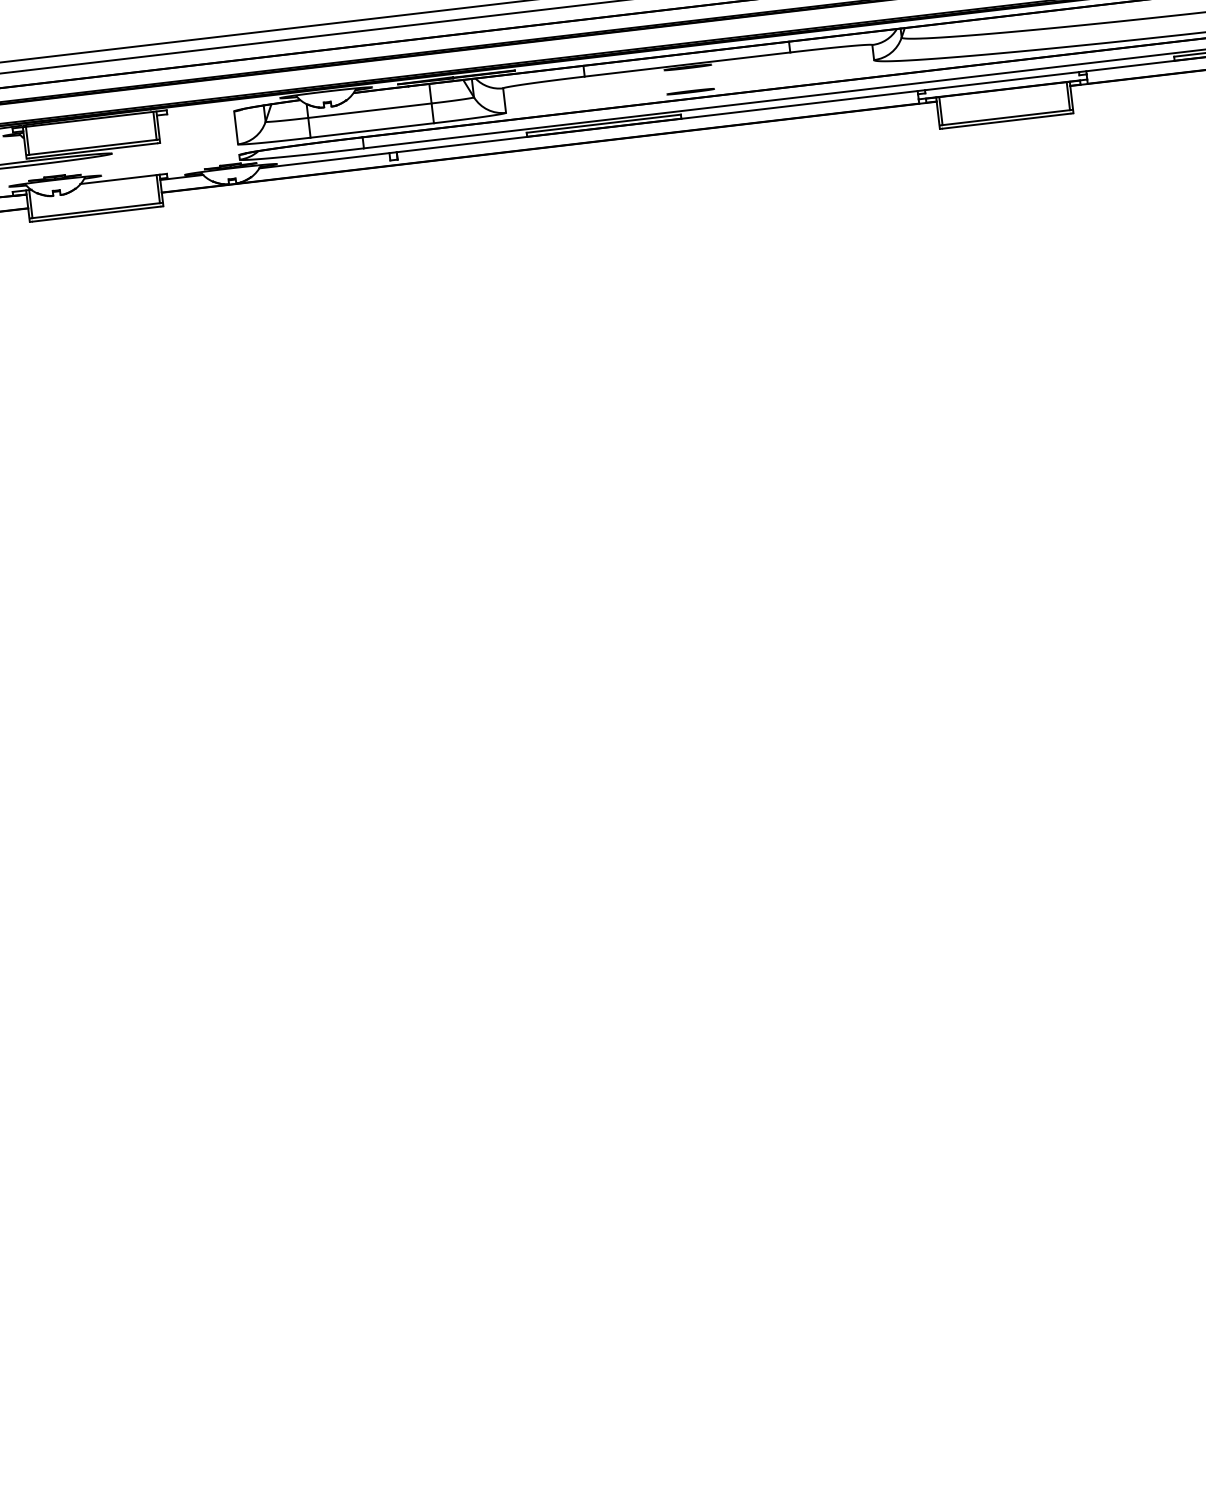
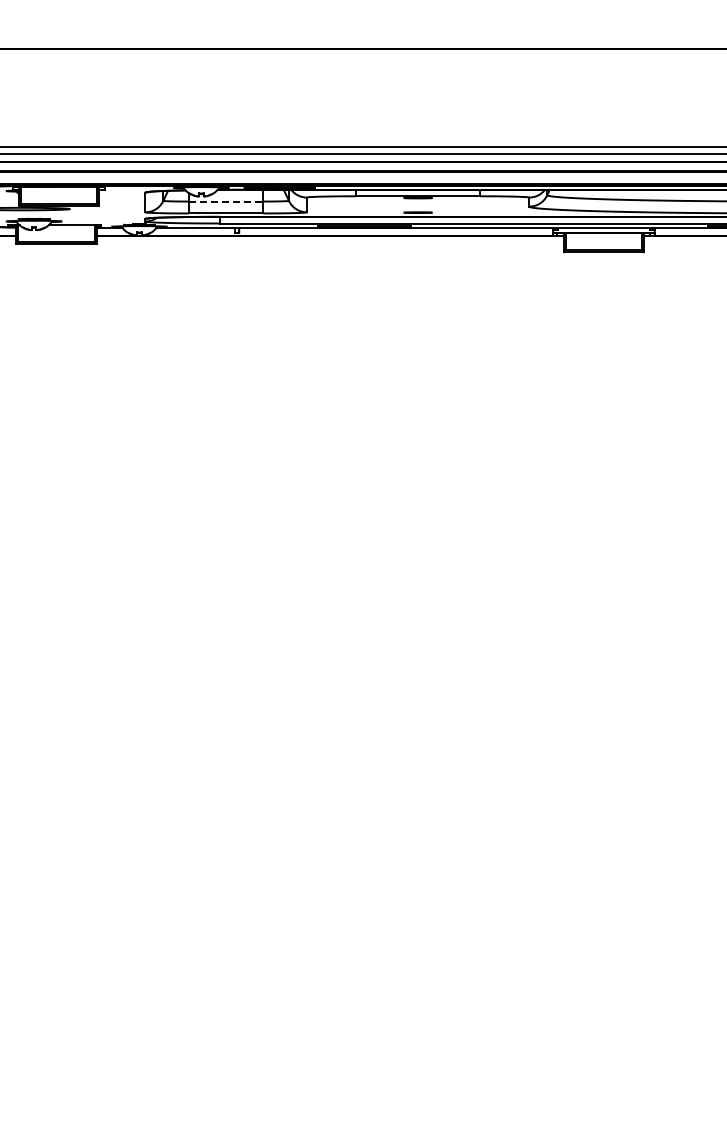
line: (370, 110) -> (226, 201), solid -> dashed

